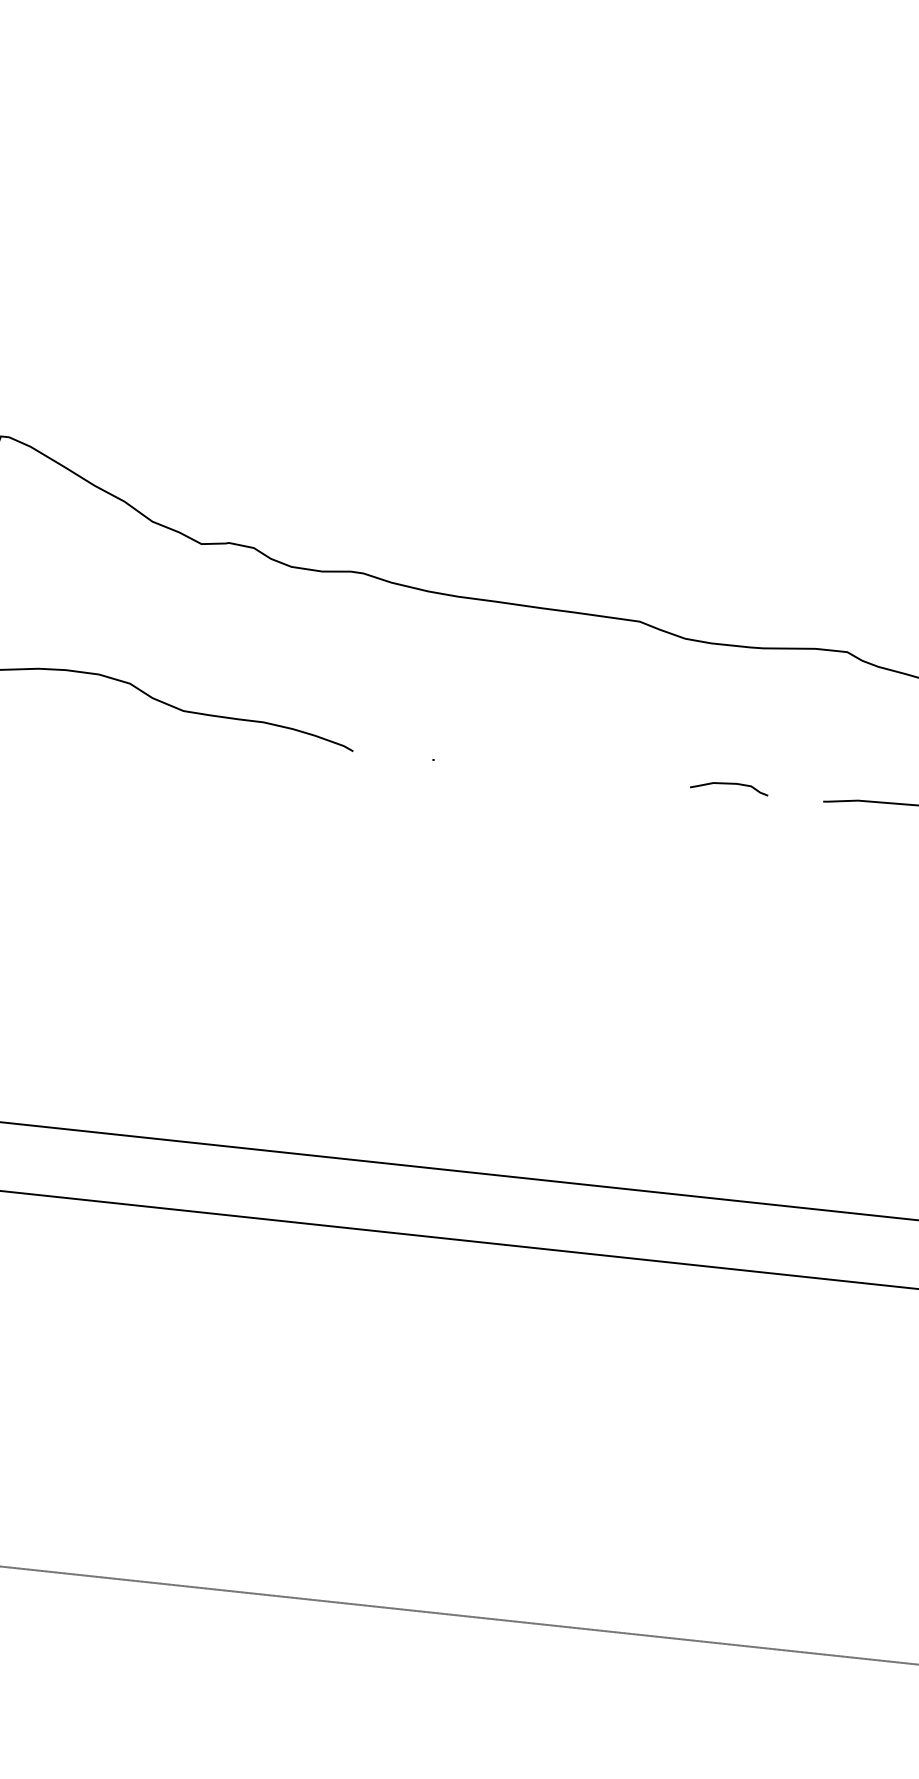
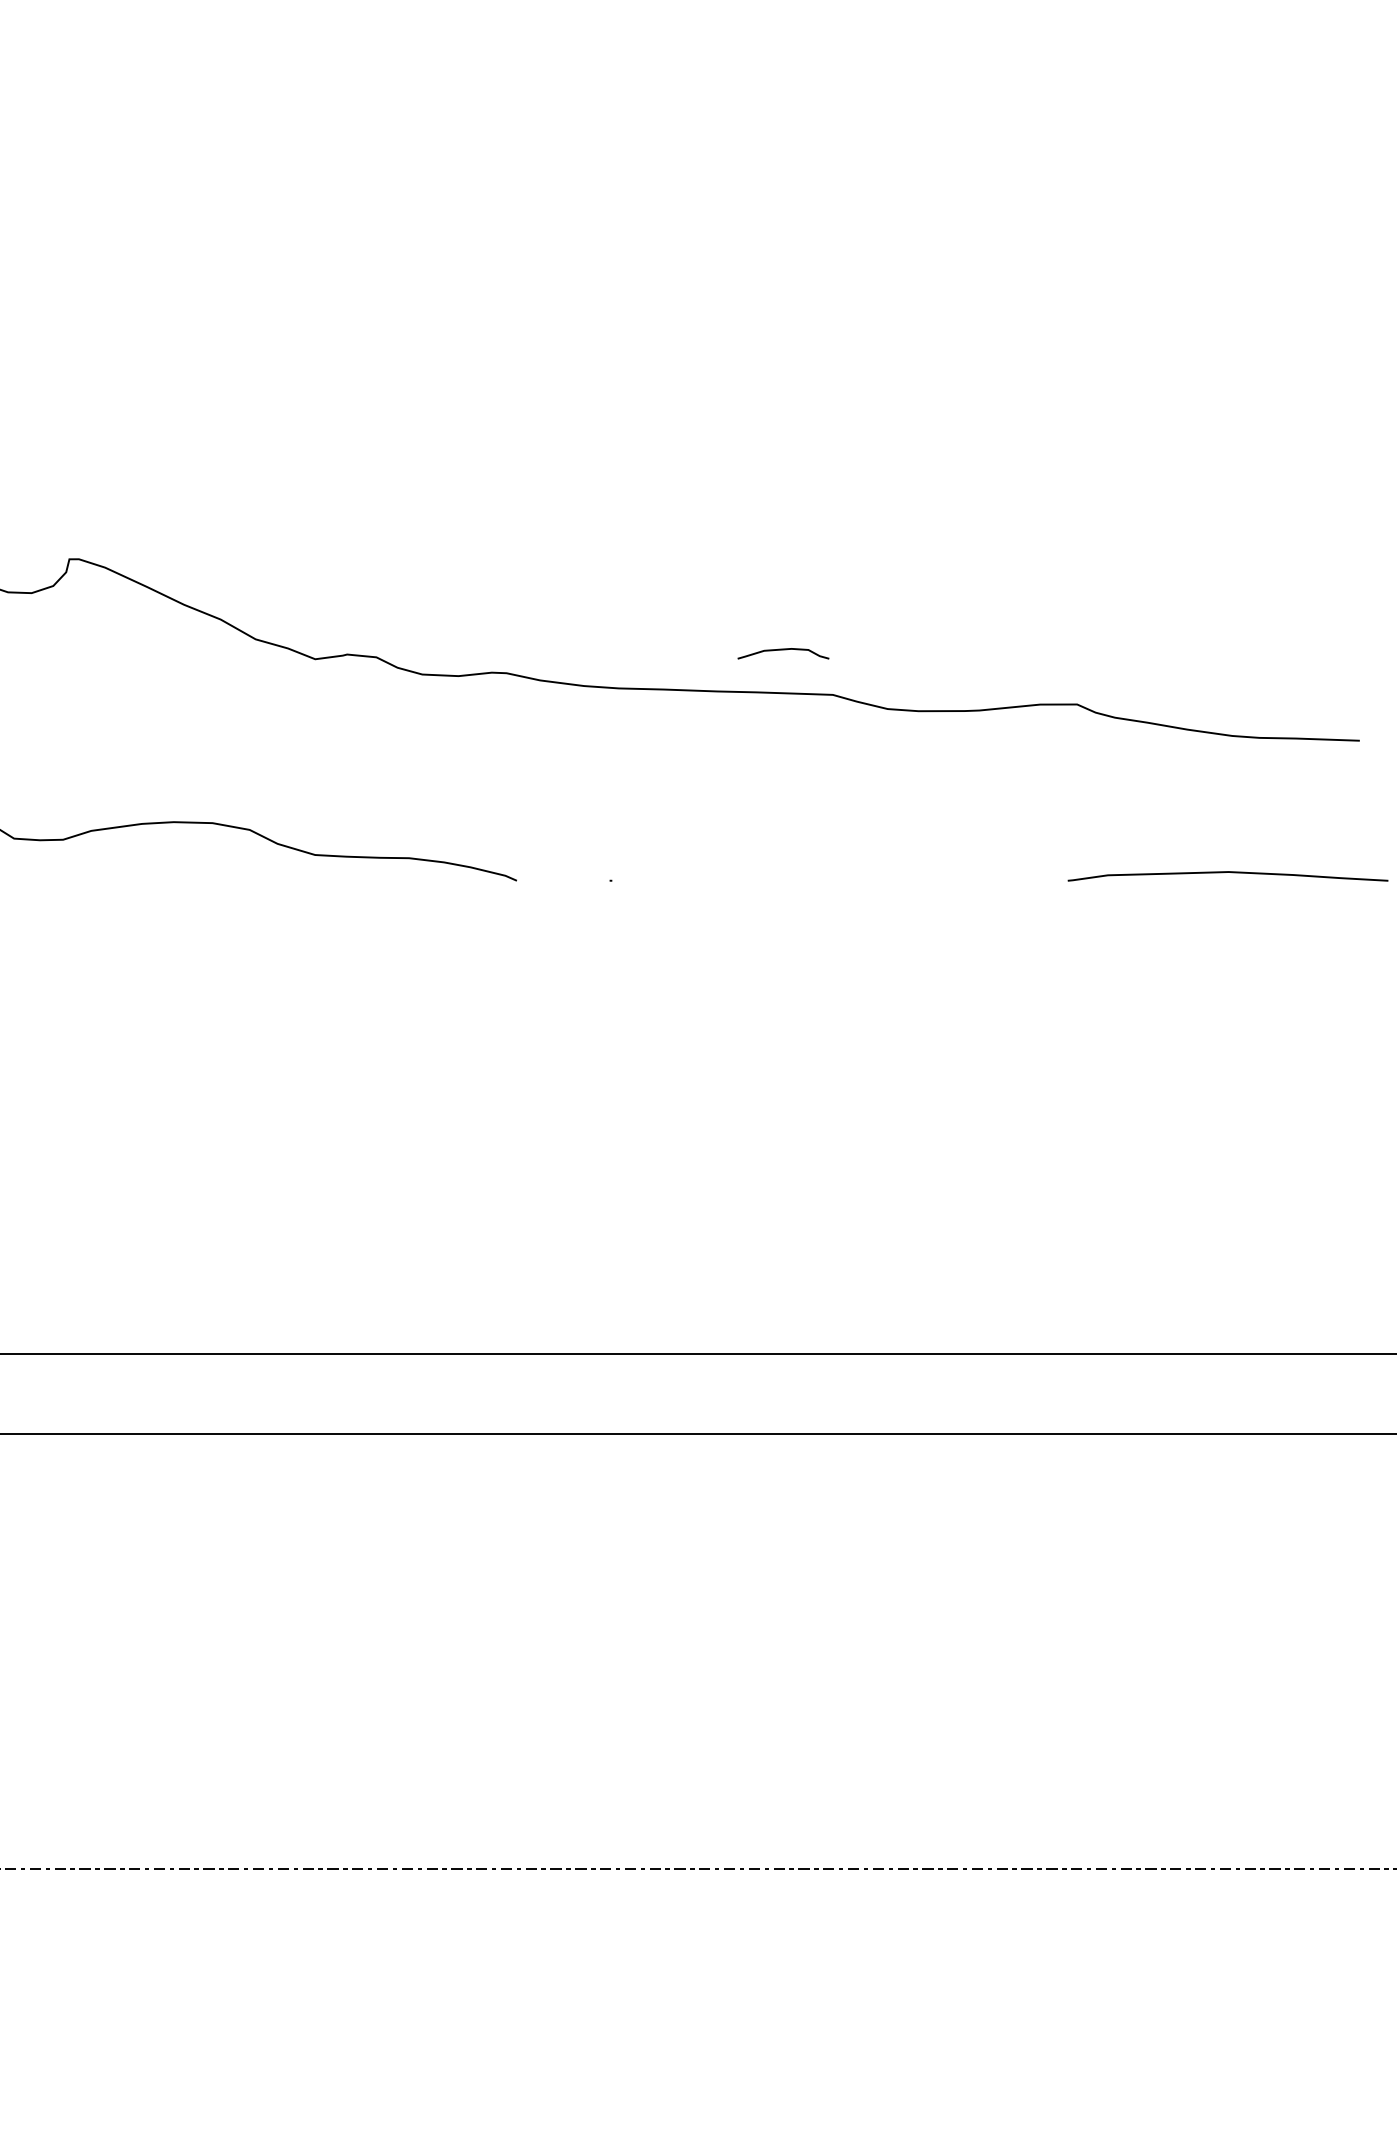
curve: (729, 784) -> (783, 650), moved

